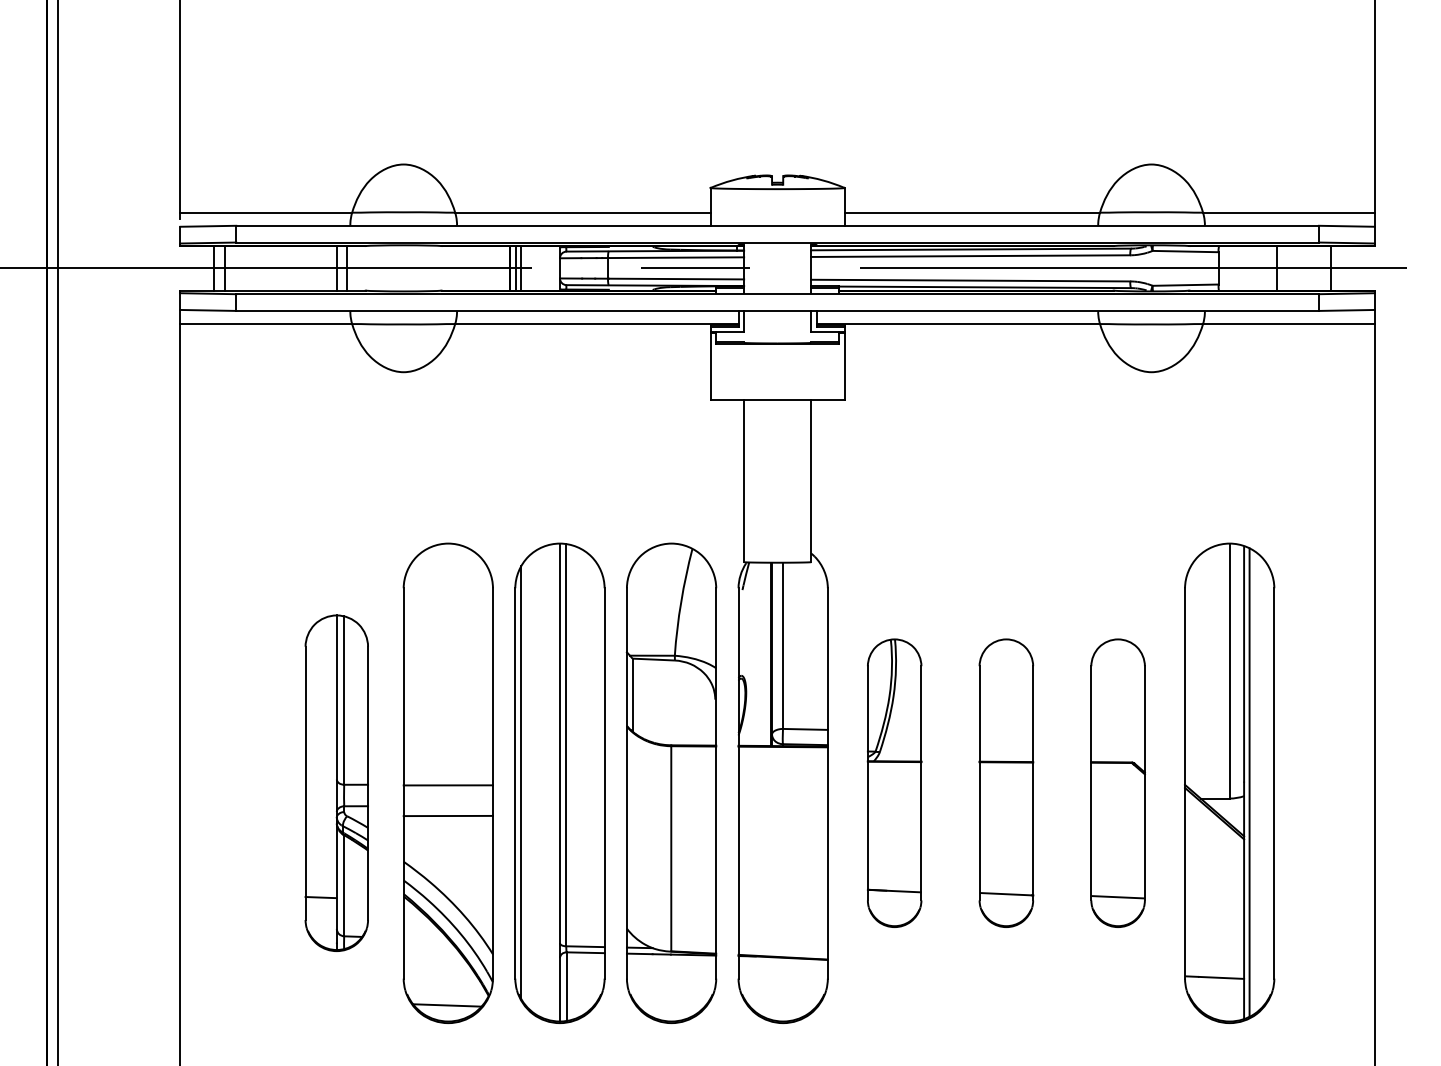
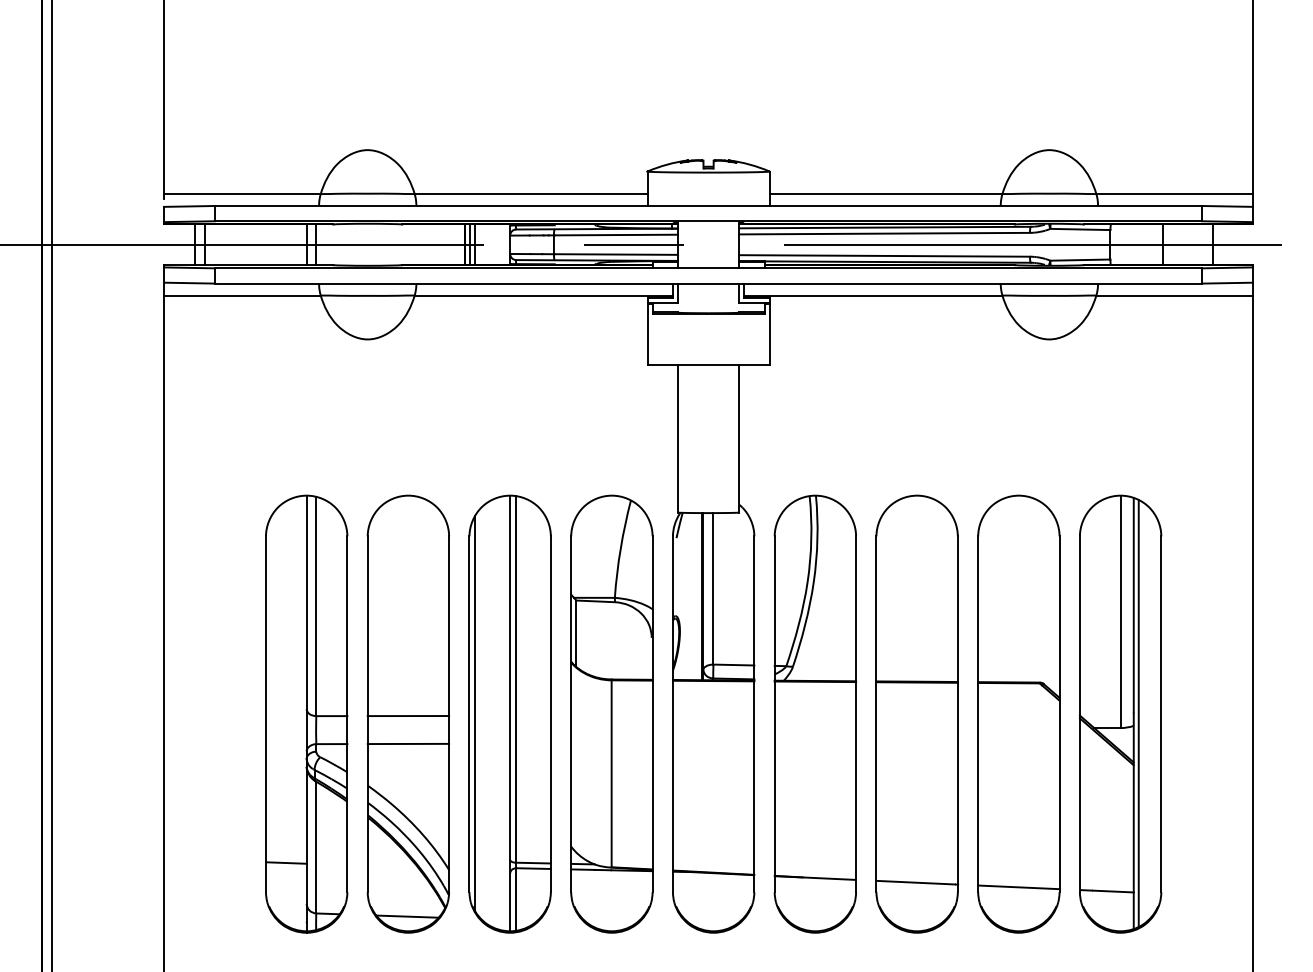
part: (336, 782) -> (306, 713), size x1.43
part: (893, 782) -> (814, 713), size x1.67
part: (1005, 782) -> (916, 713), size x1.67
part: (1117, 782) -> (1018, 713), size x1.67

